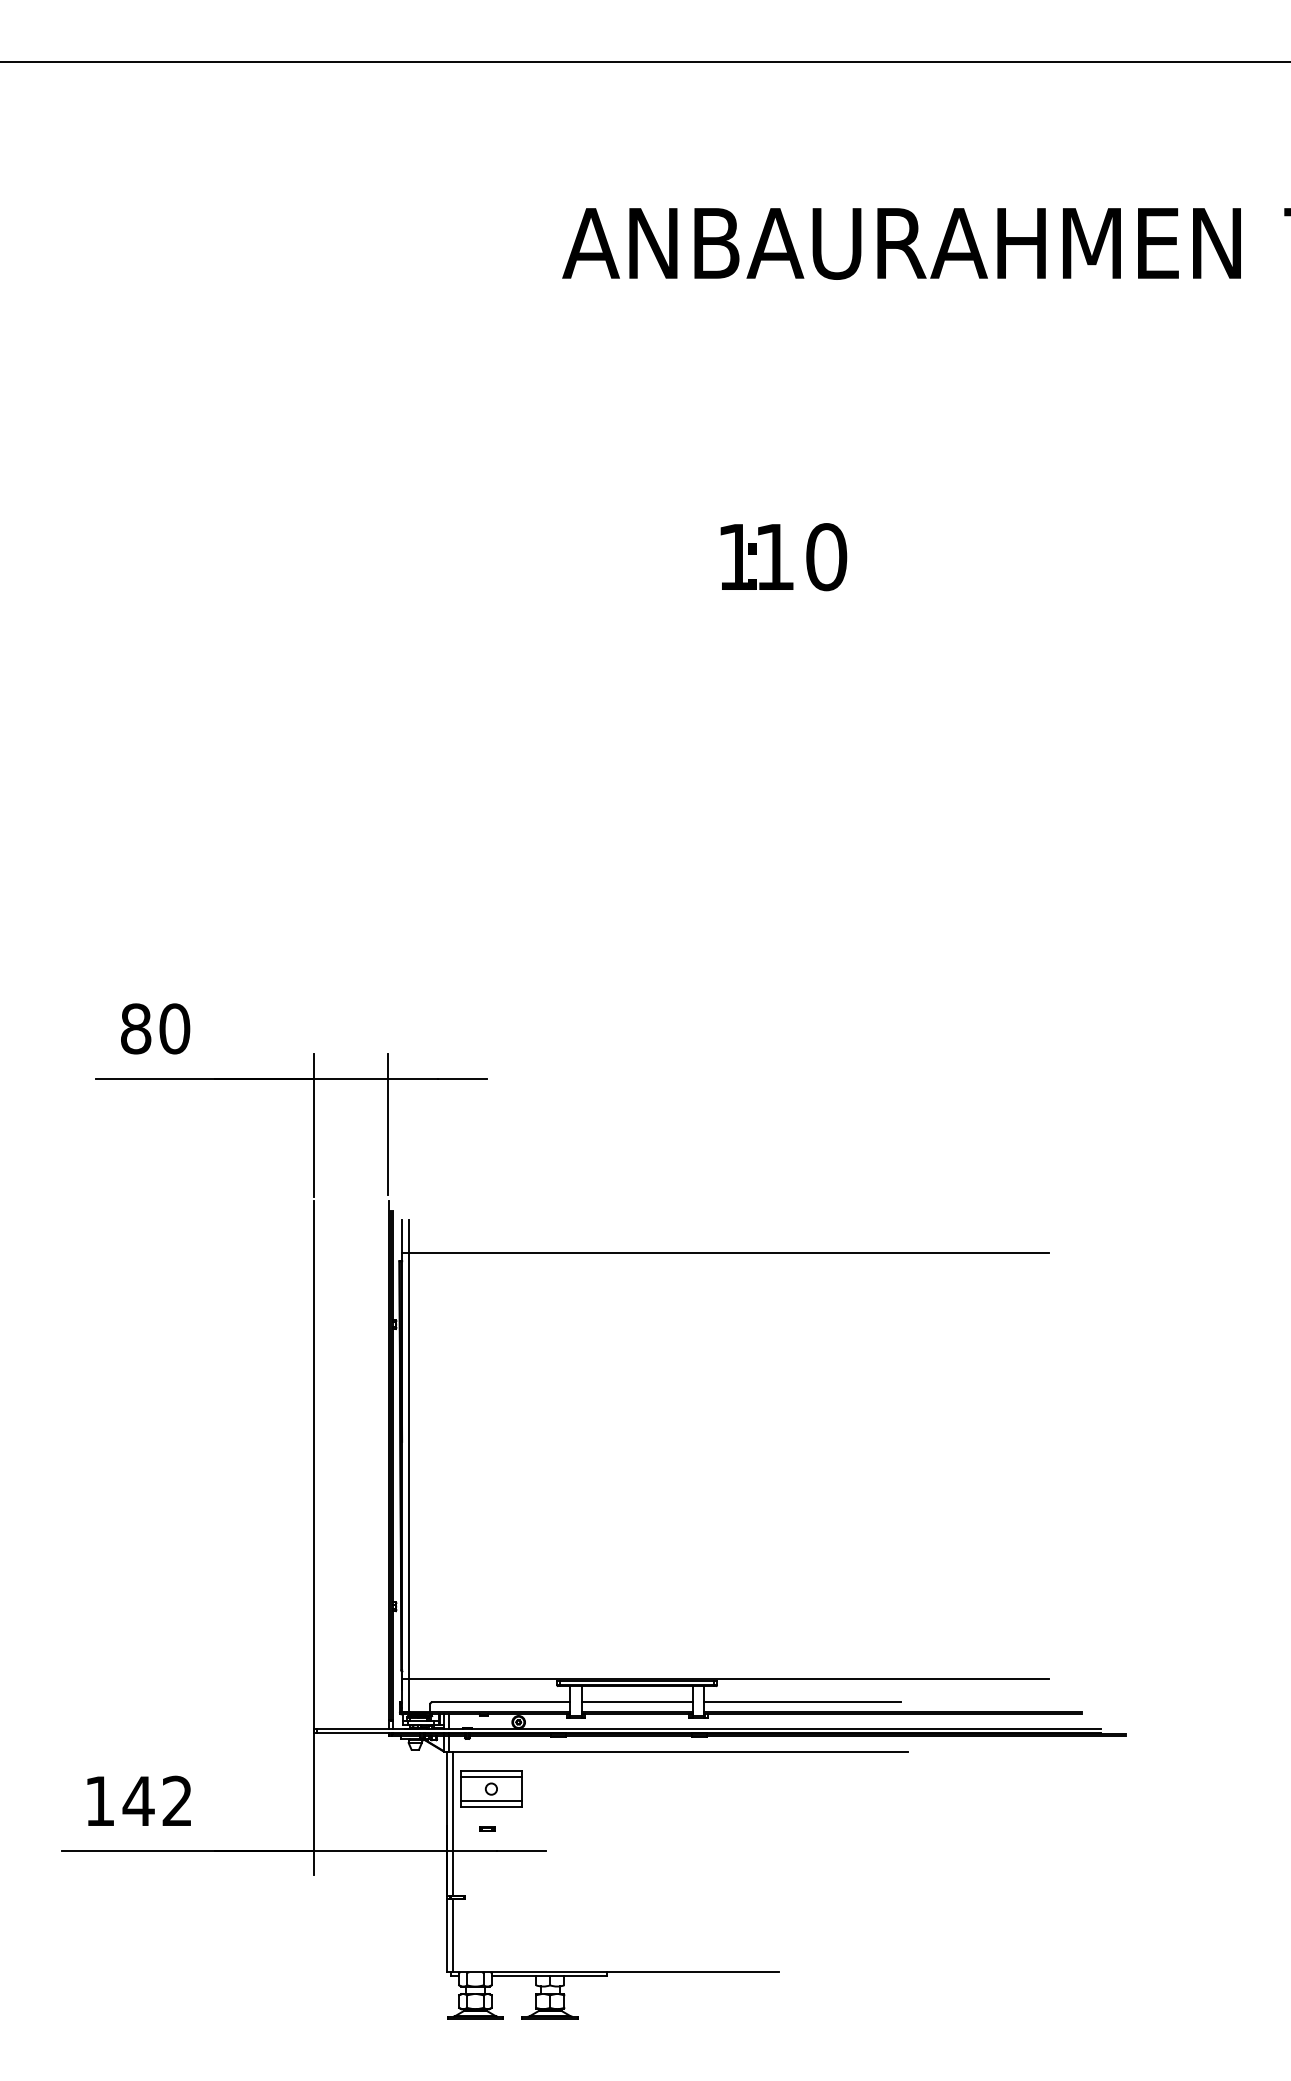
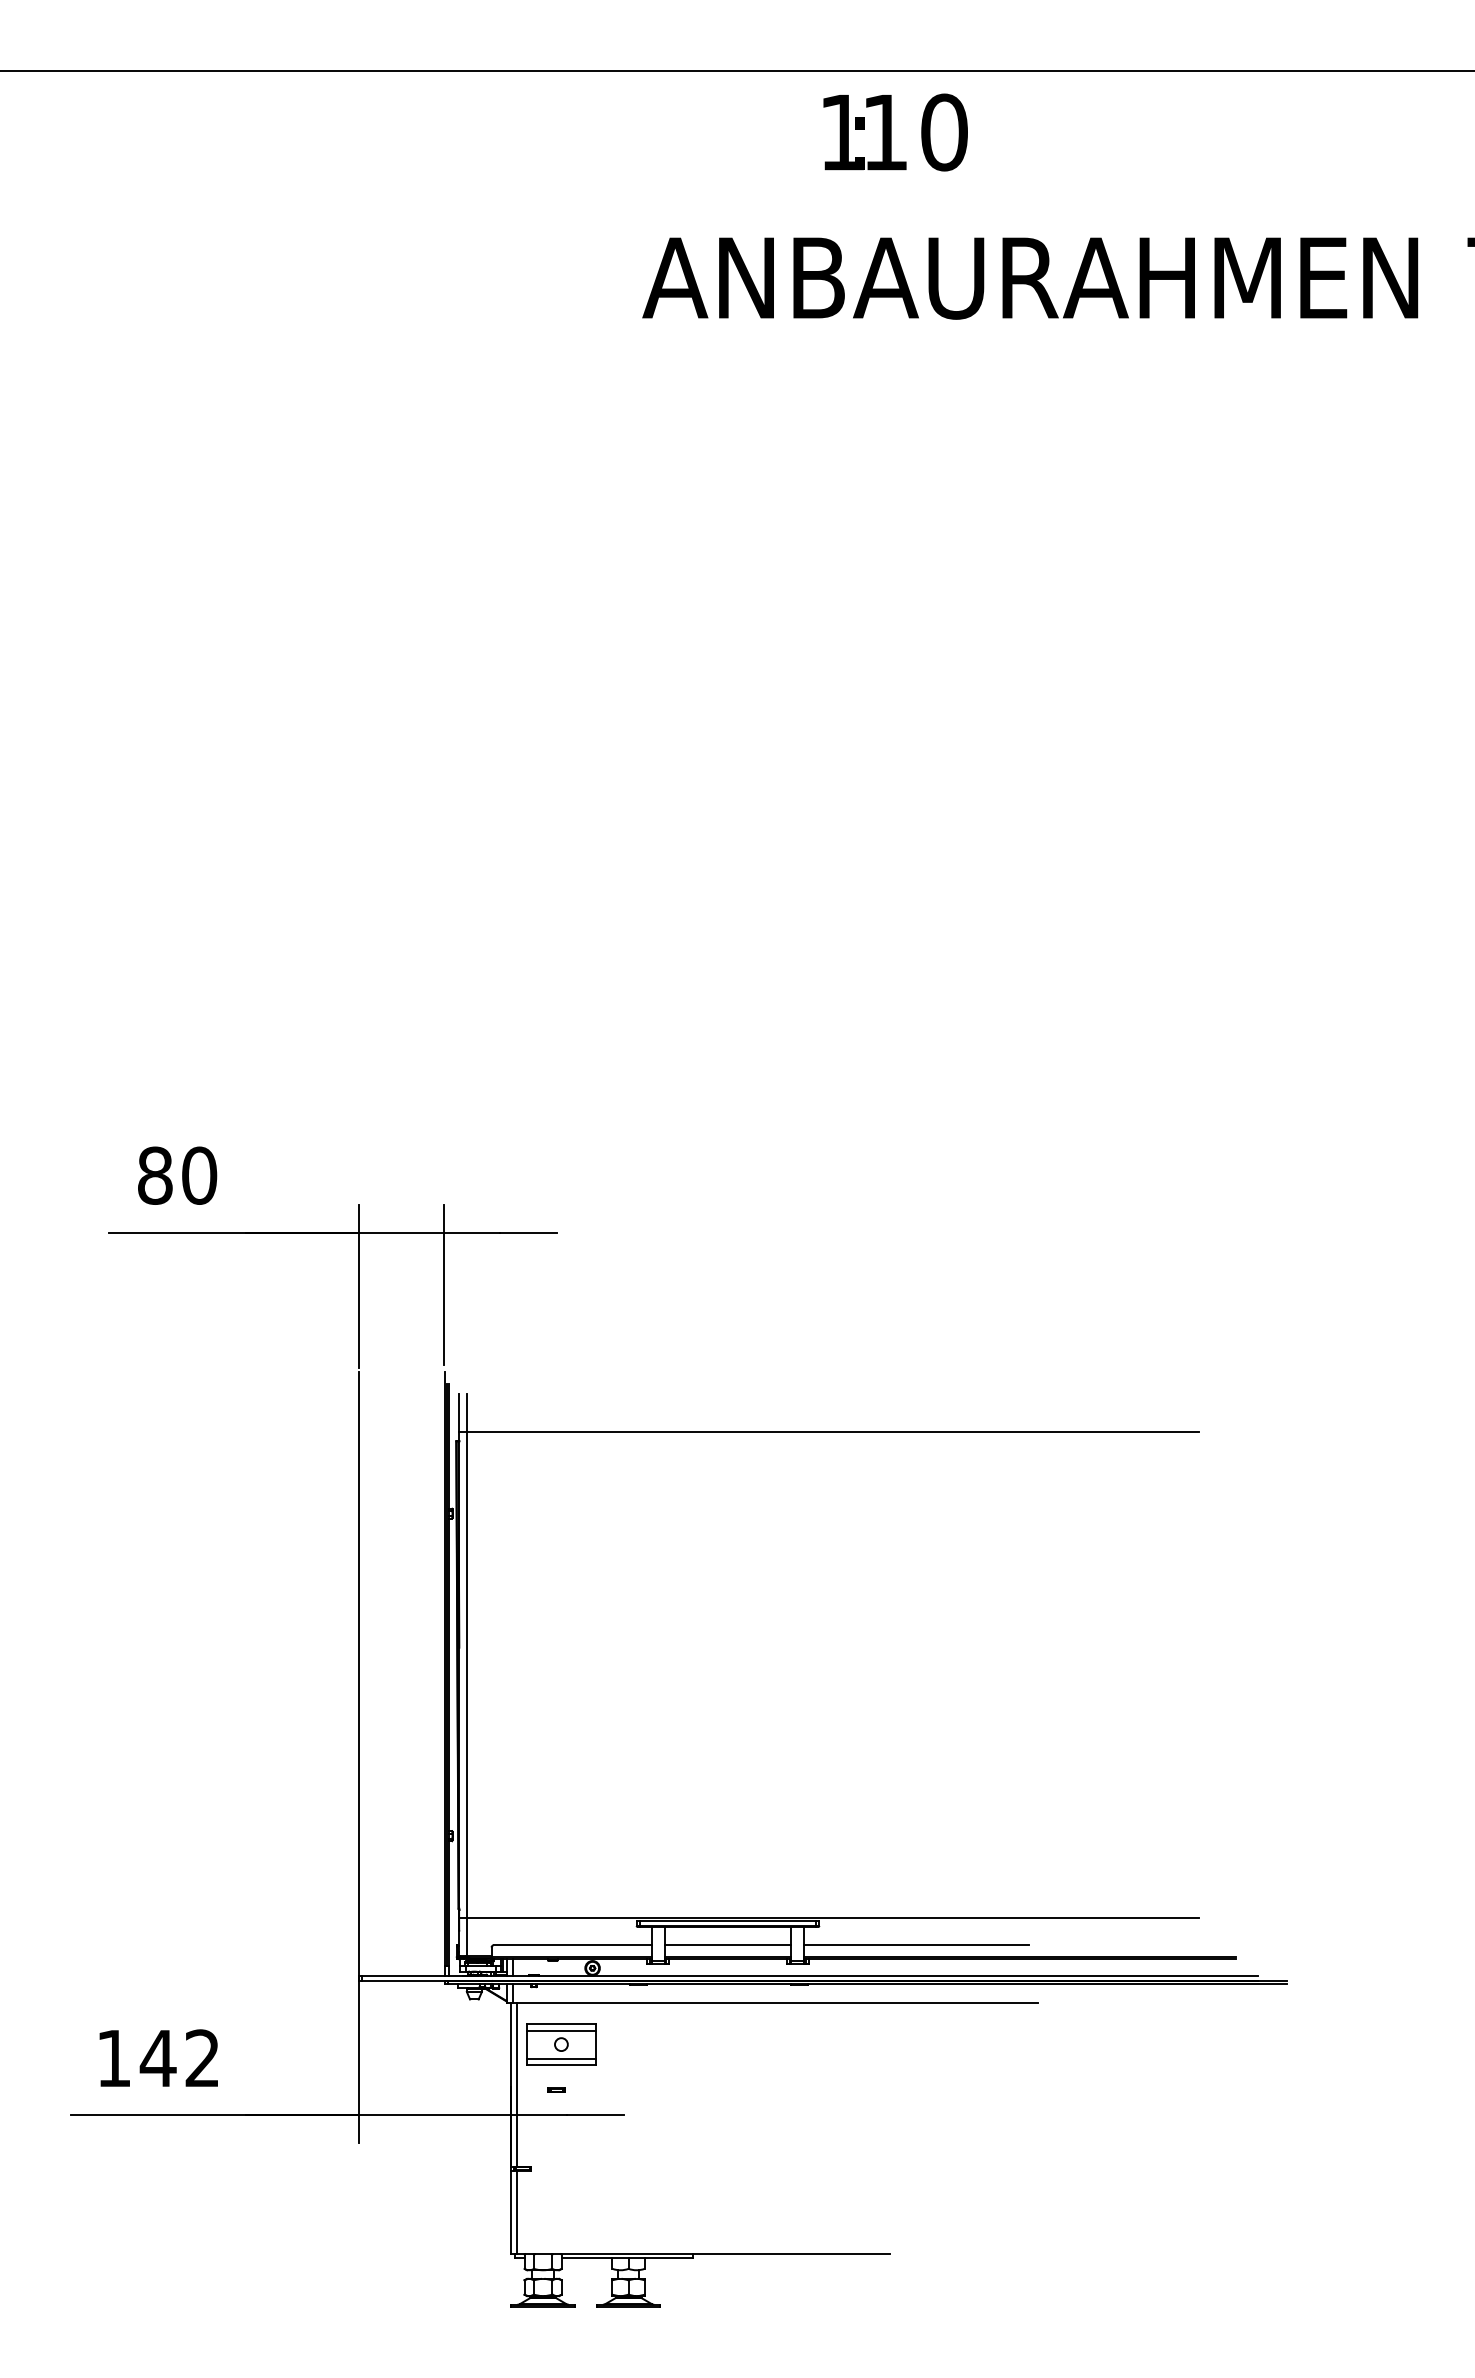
text: (783, 557) -> (895, 132), moved

